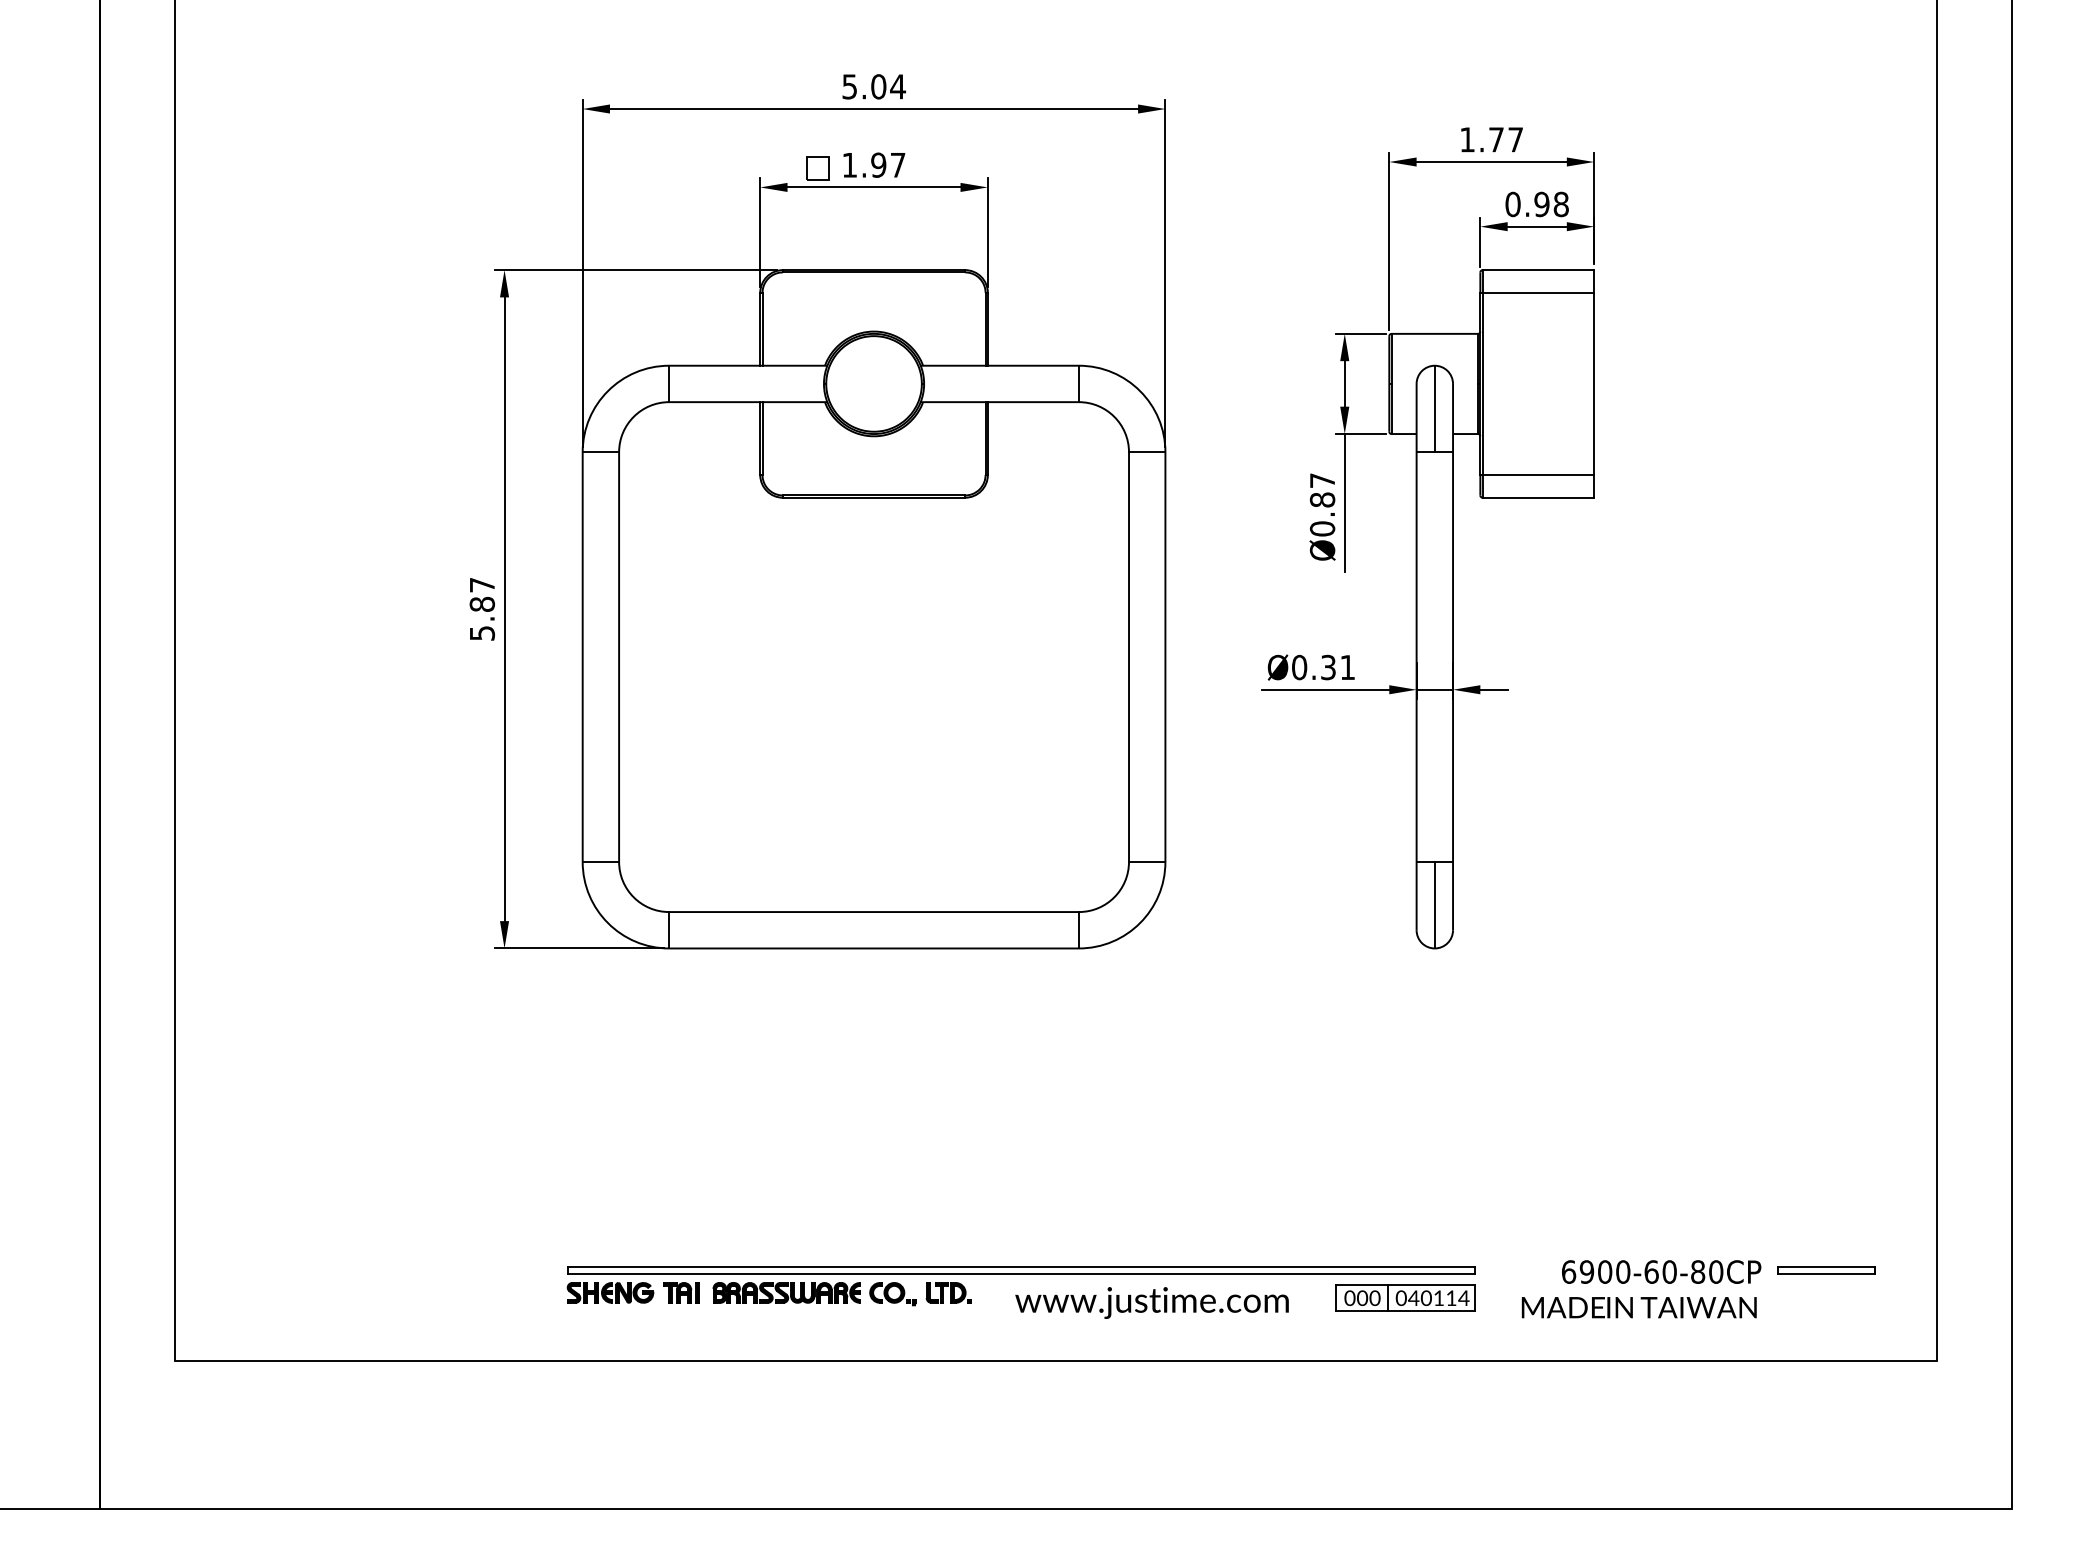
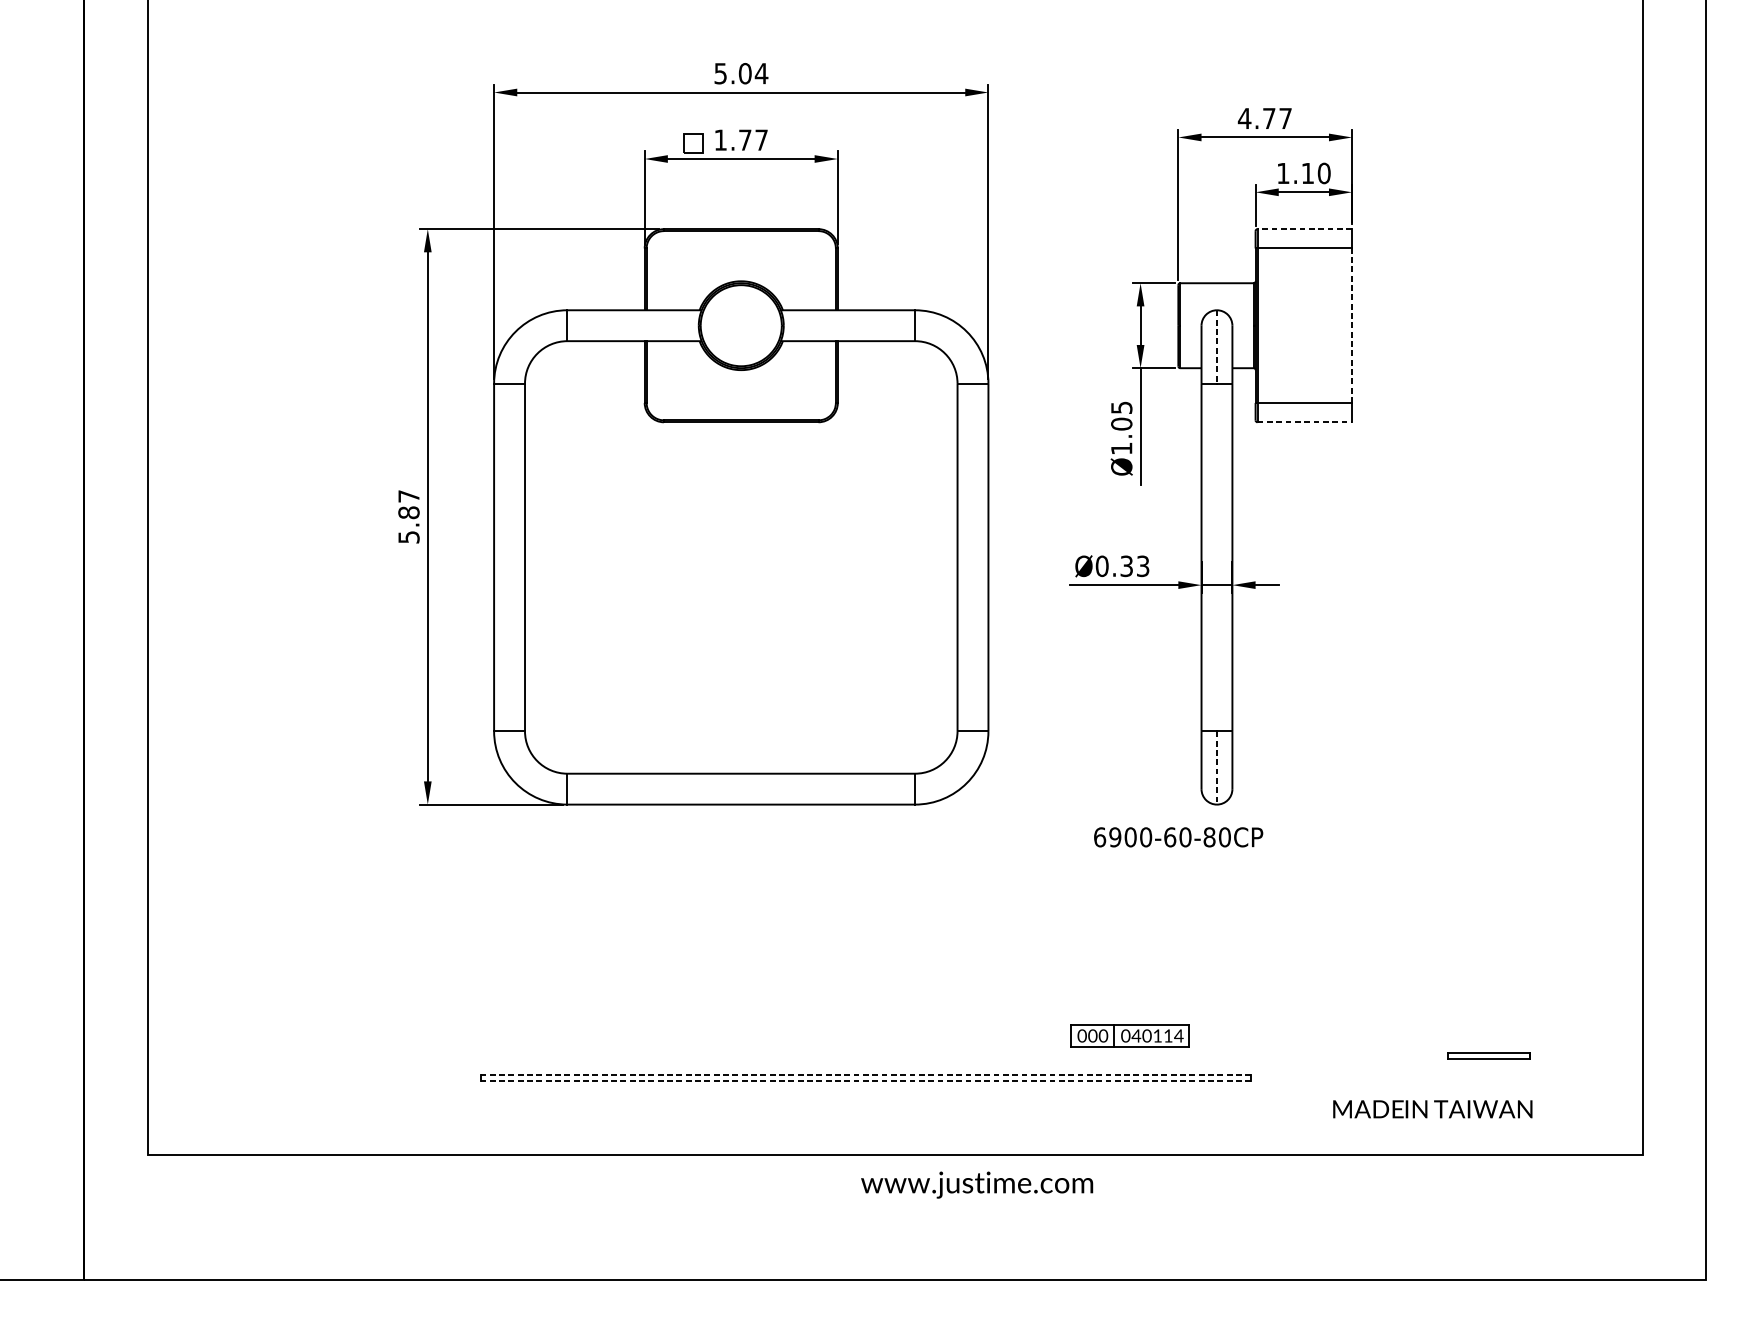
text: (1467, 139) -> (1244, 118), 1.77 -> 4.77
text: (878, 164) -> (745, 139), 1.97 -> 1.77
text: (1536, 204) -> (1303, 173), 0.98 -> 1.10
line: (1538, 270) -> (1304, 229), solid -> dashed
line: (1594, 383) -> (1352, 325), solid -> dashed
line: (1434, 409) -> (1216, 347), solid -> dashed
line: (1538, 497) -> (1304, 422), solid -> dashed
text: (1322, 504) -> (1121, 427), Ø0.87 -> Ø1.05
text: (1347, 667) -> (1142, 566), Ø0.31 -> Ø0.33
line: (1434, 905) -> (1216, 768), solid -> dashed
line: (1021, 1266) -> (866, 1074), solid -> dashed
part: (1826, 1270) -> (1489, 1055), moved
text: (1661, 1271) -> (1178, 836), moved
line: (1021, 1273) -> (866, 1080), solid -> dashed
part: (768, 1294) -> (651, 1098), removed
part: (1405, 1297) -> (1129, 1035), moved
text: (1151, 1302) -> (976, 1184), moved
text: (1638, 1307) -> (1432, 1109), moved

